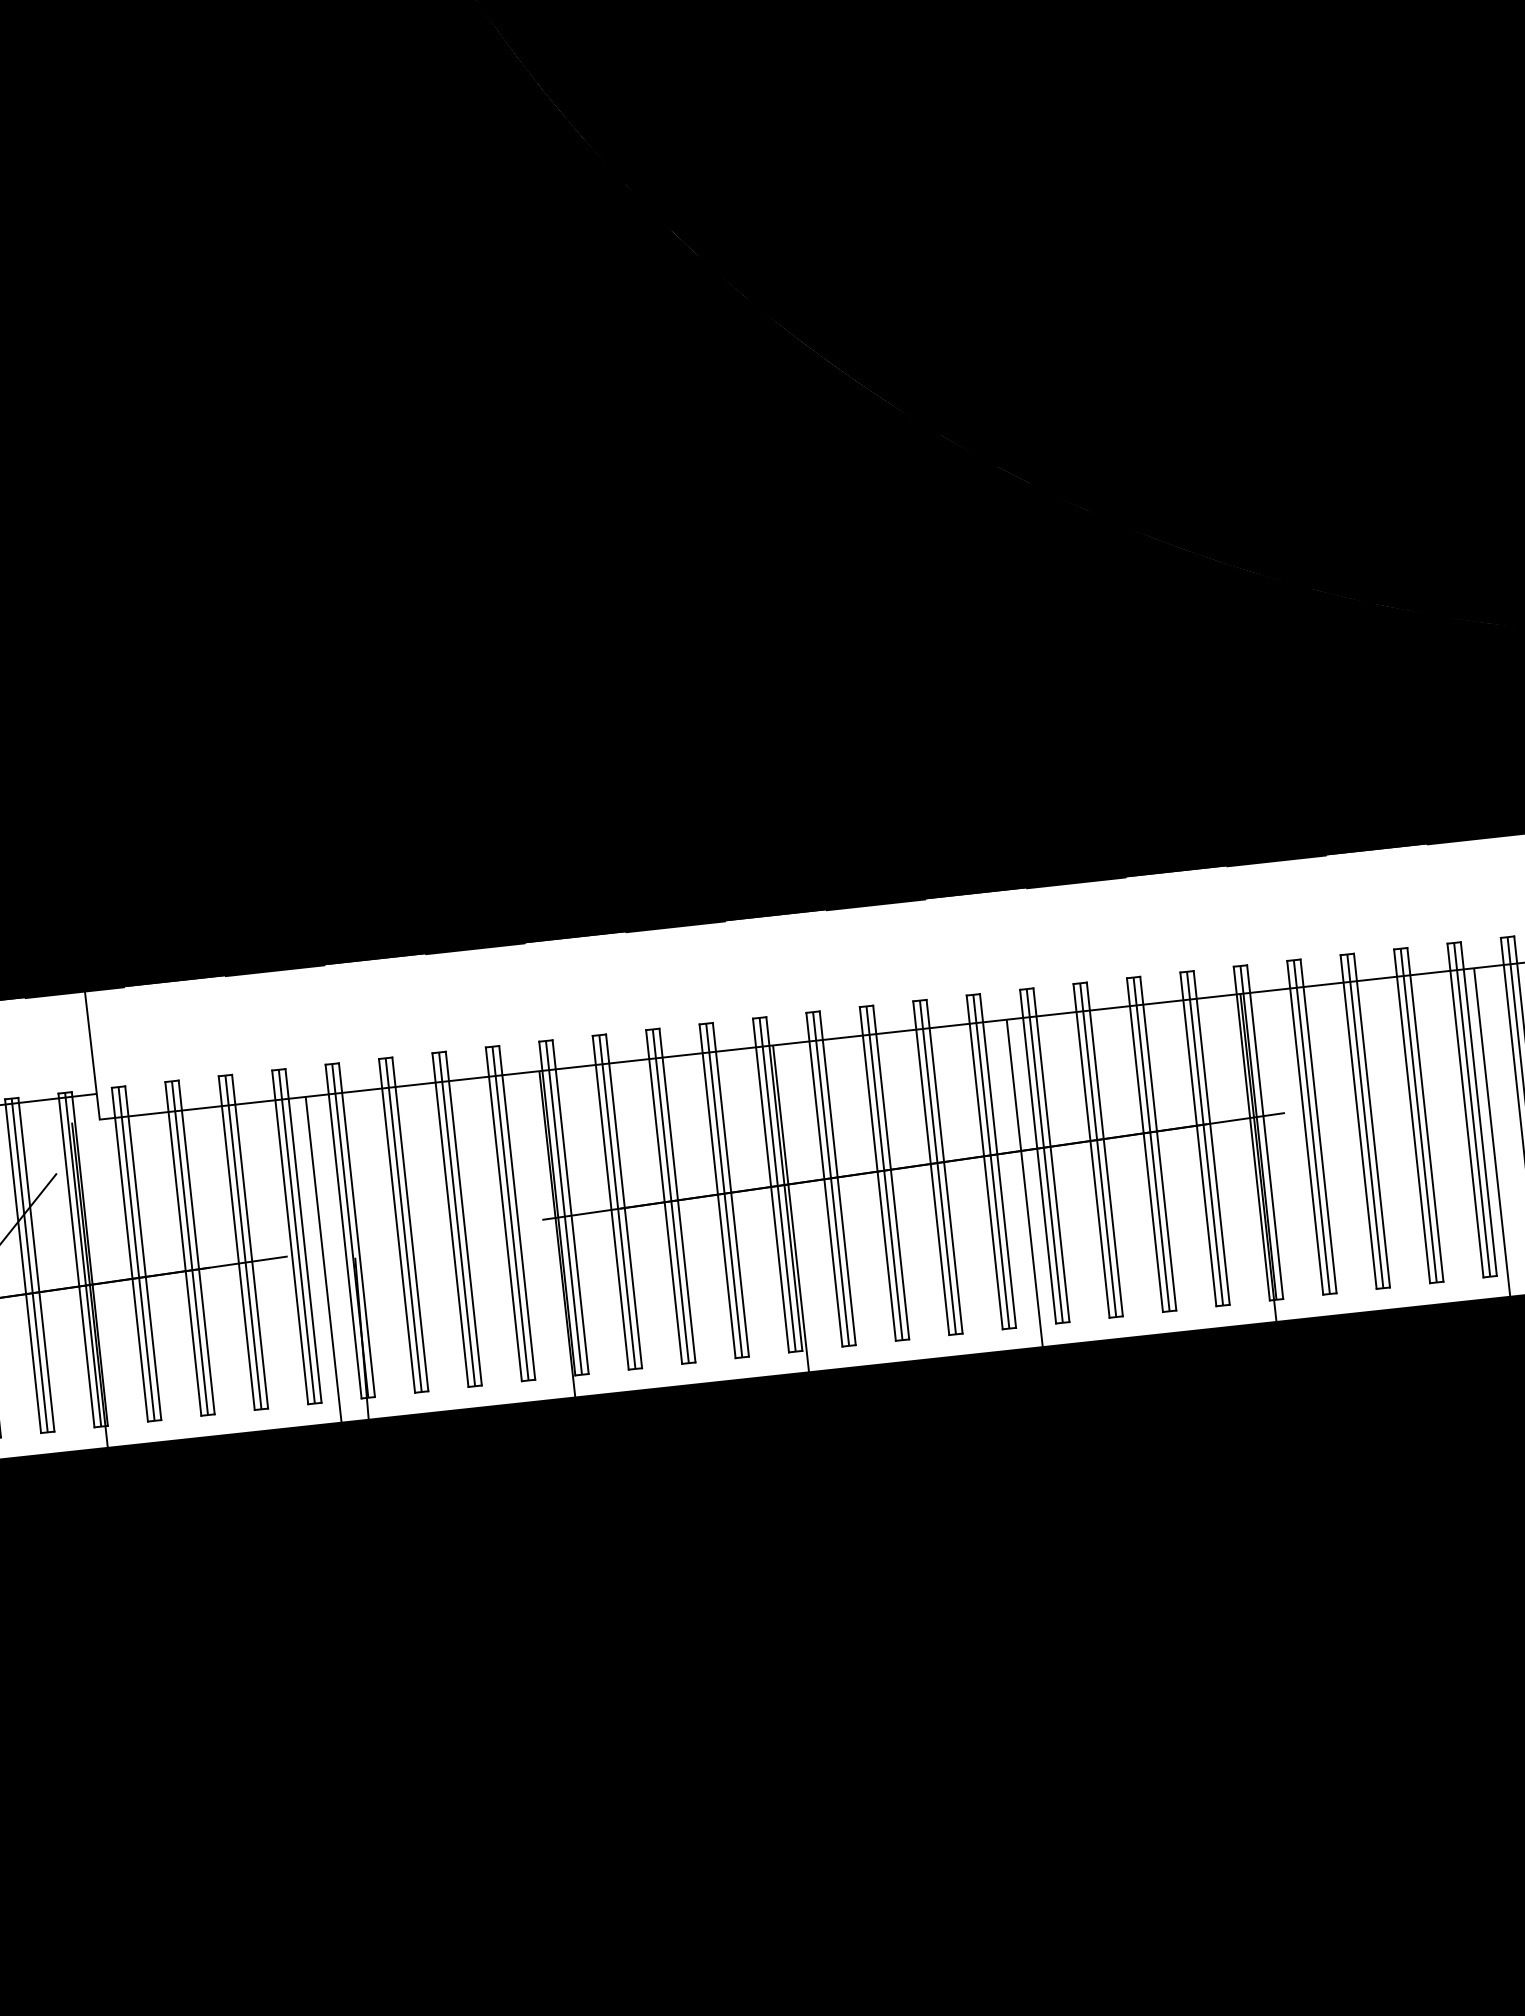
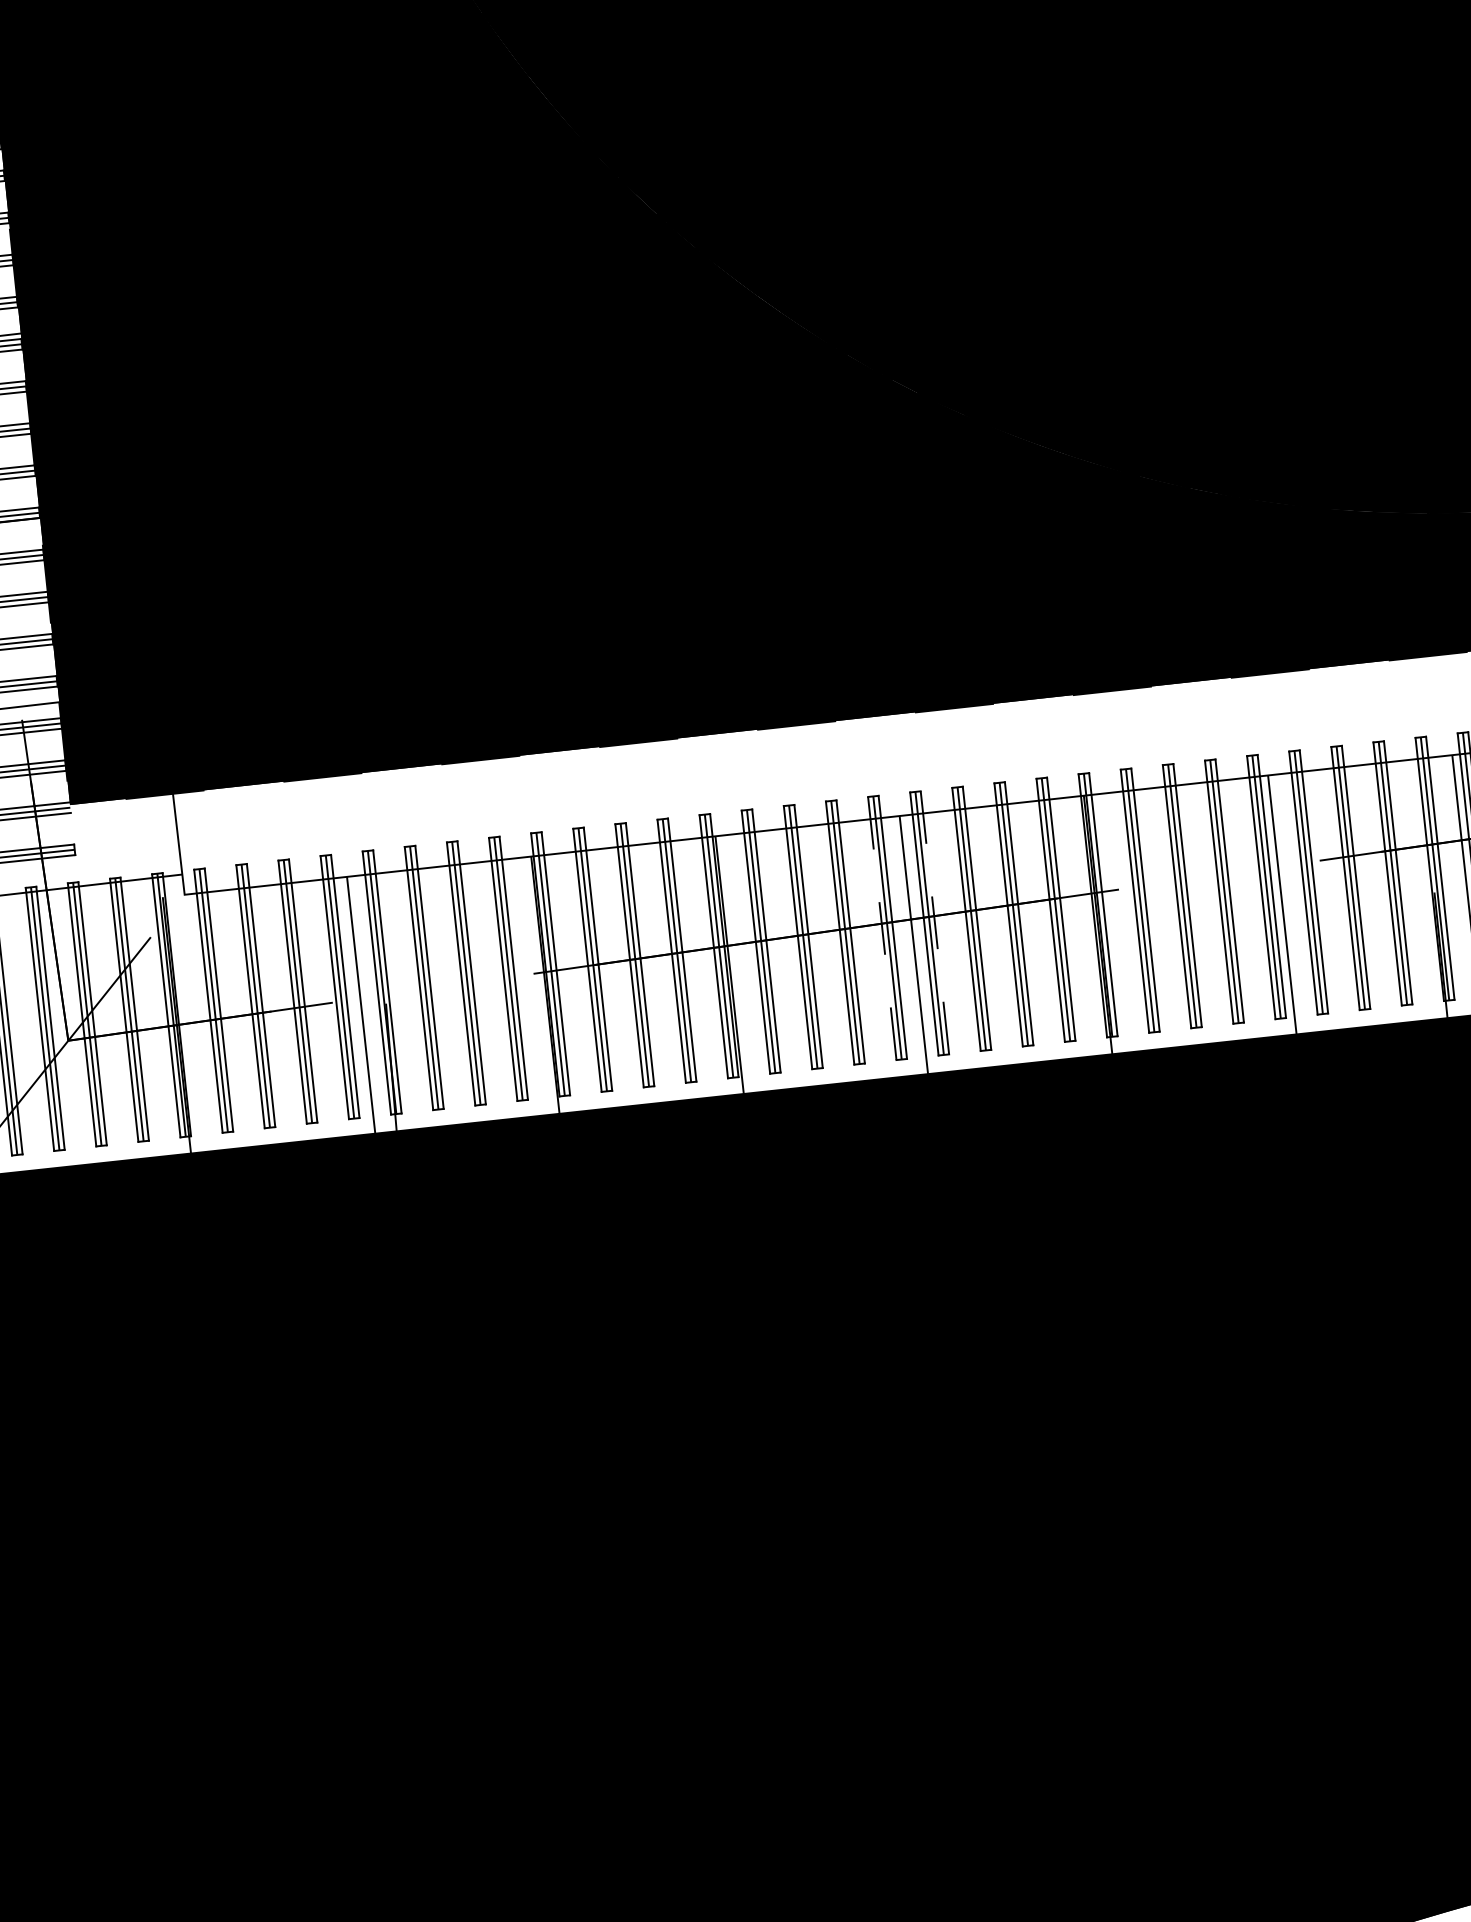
line: (1050, 1154) -> (934, 922), solid -> dashed
line: (984, 1162) -> (882, 928), solid -> dashed

